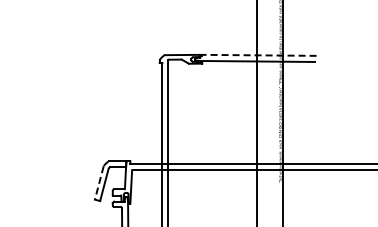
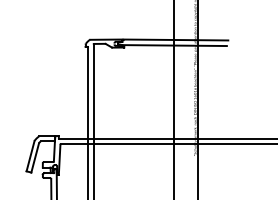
line: (259, 55) -> (176, 40), dashed -> solid
line: (99, 183) -> (30, 156), dashed -> solid

